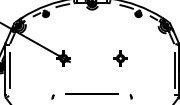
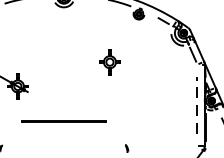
part: (120, 58) -> (109, 62), moved
line: (174, 70) -> (197, 105), solid -> dashed
line: (91, 93) -> (62, 120), moved

